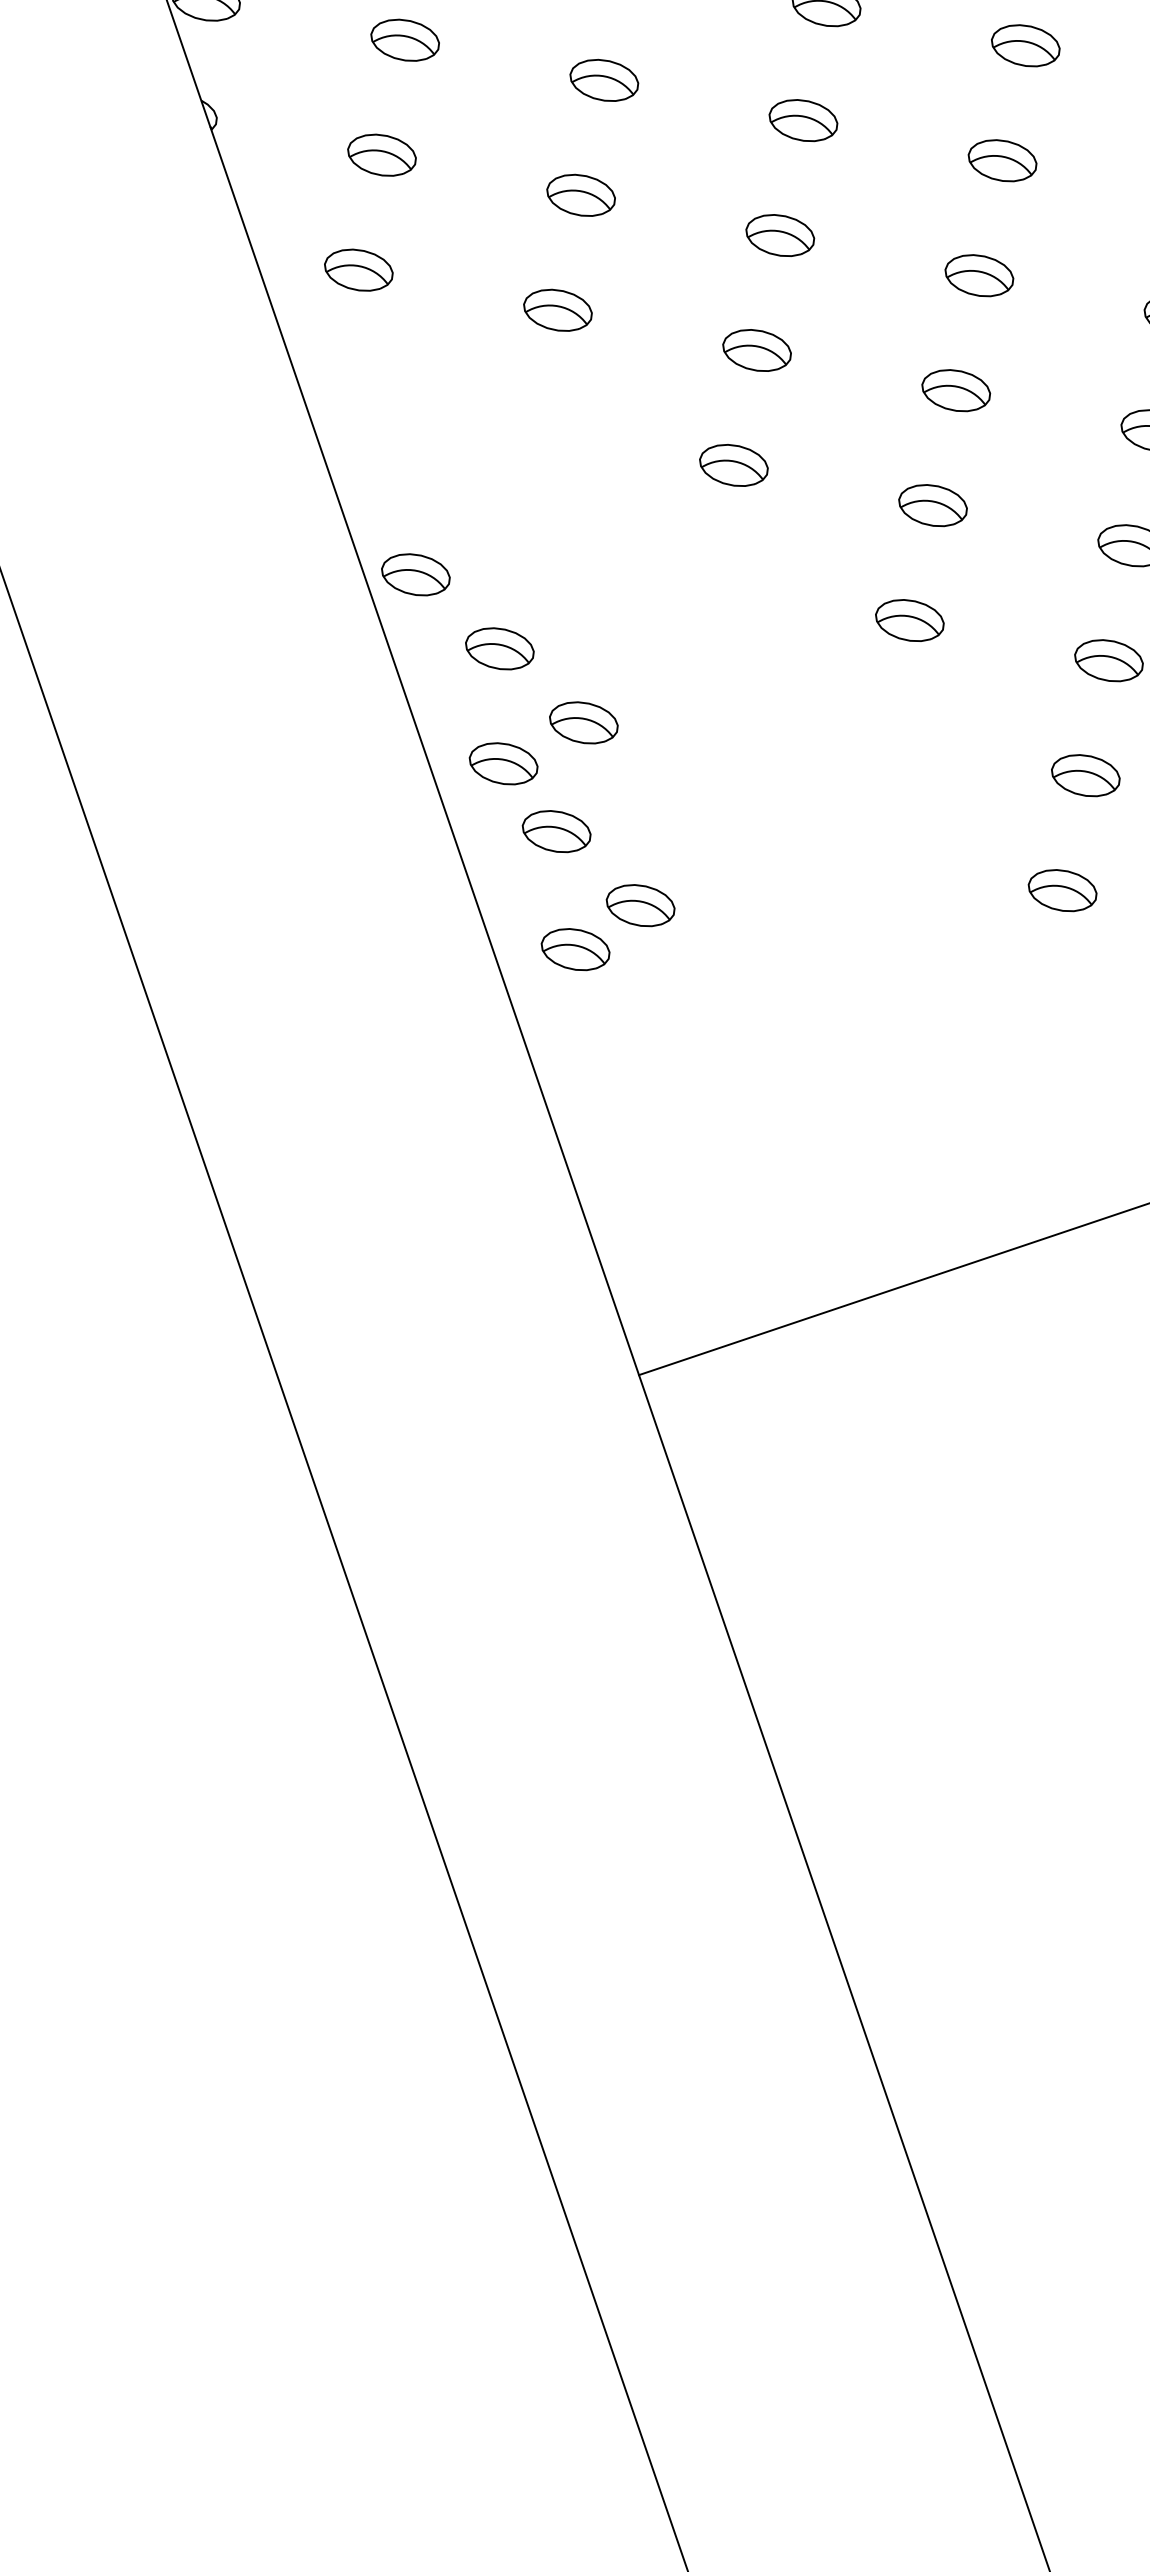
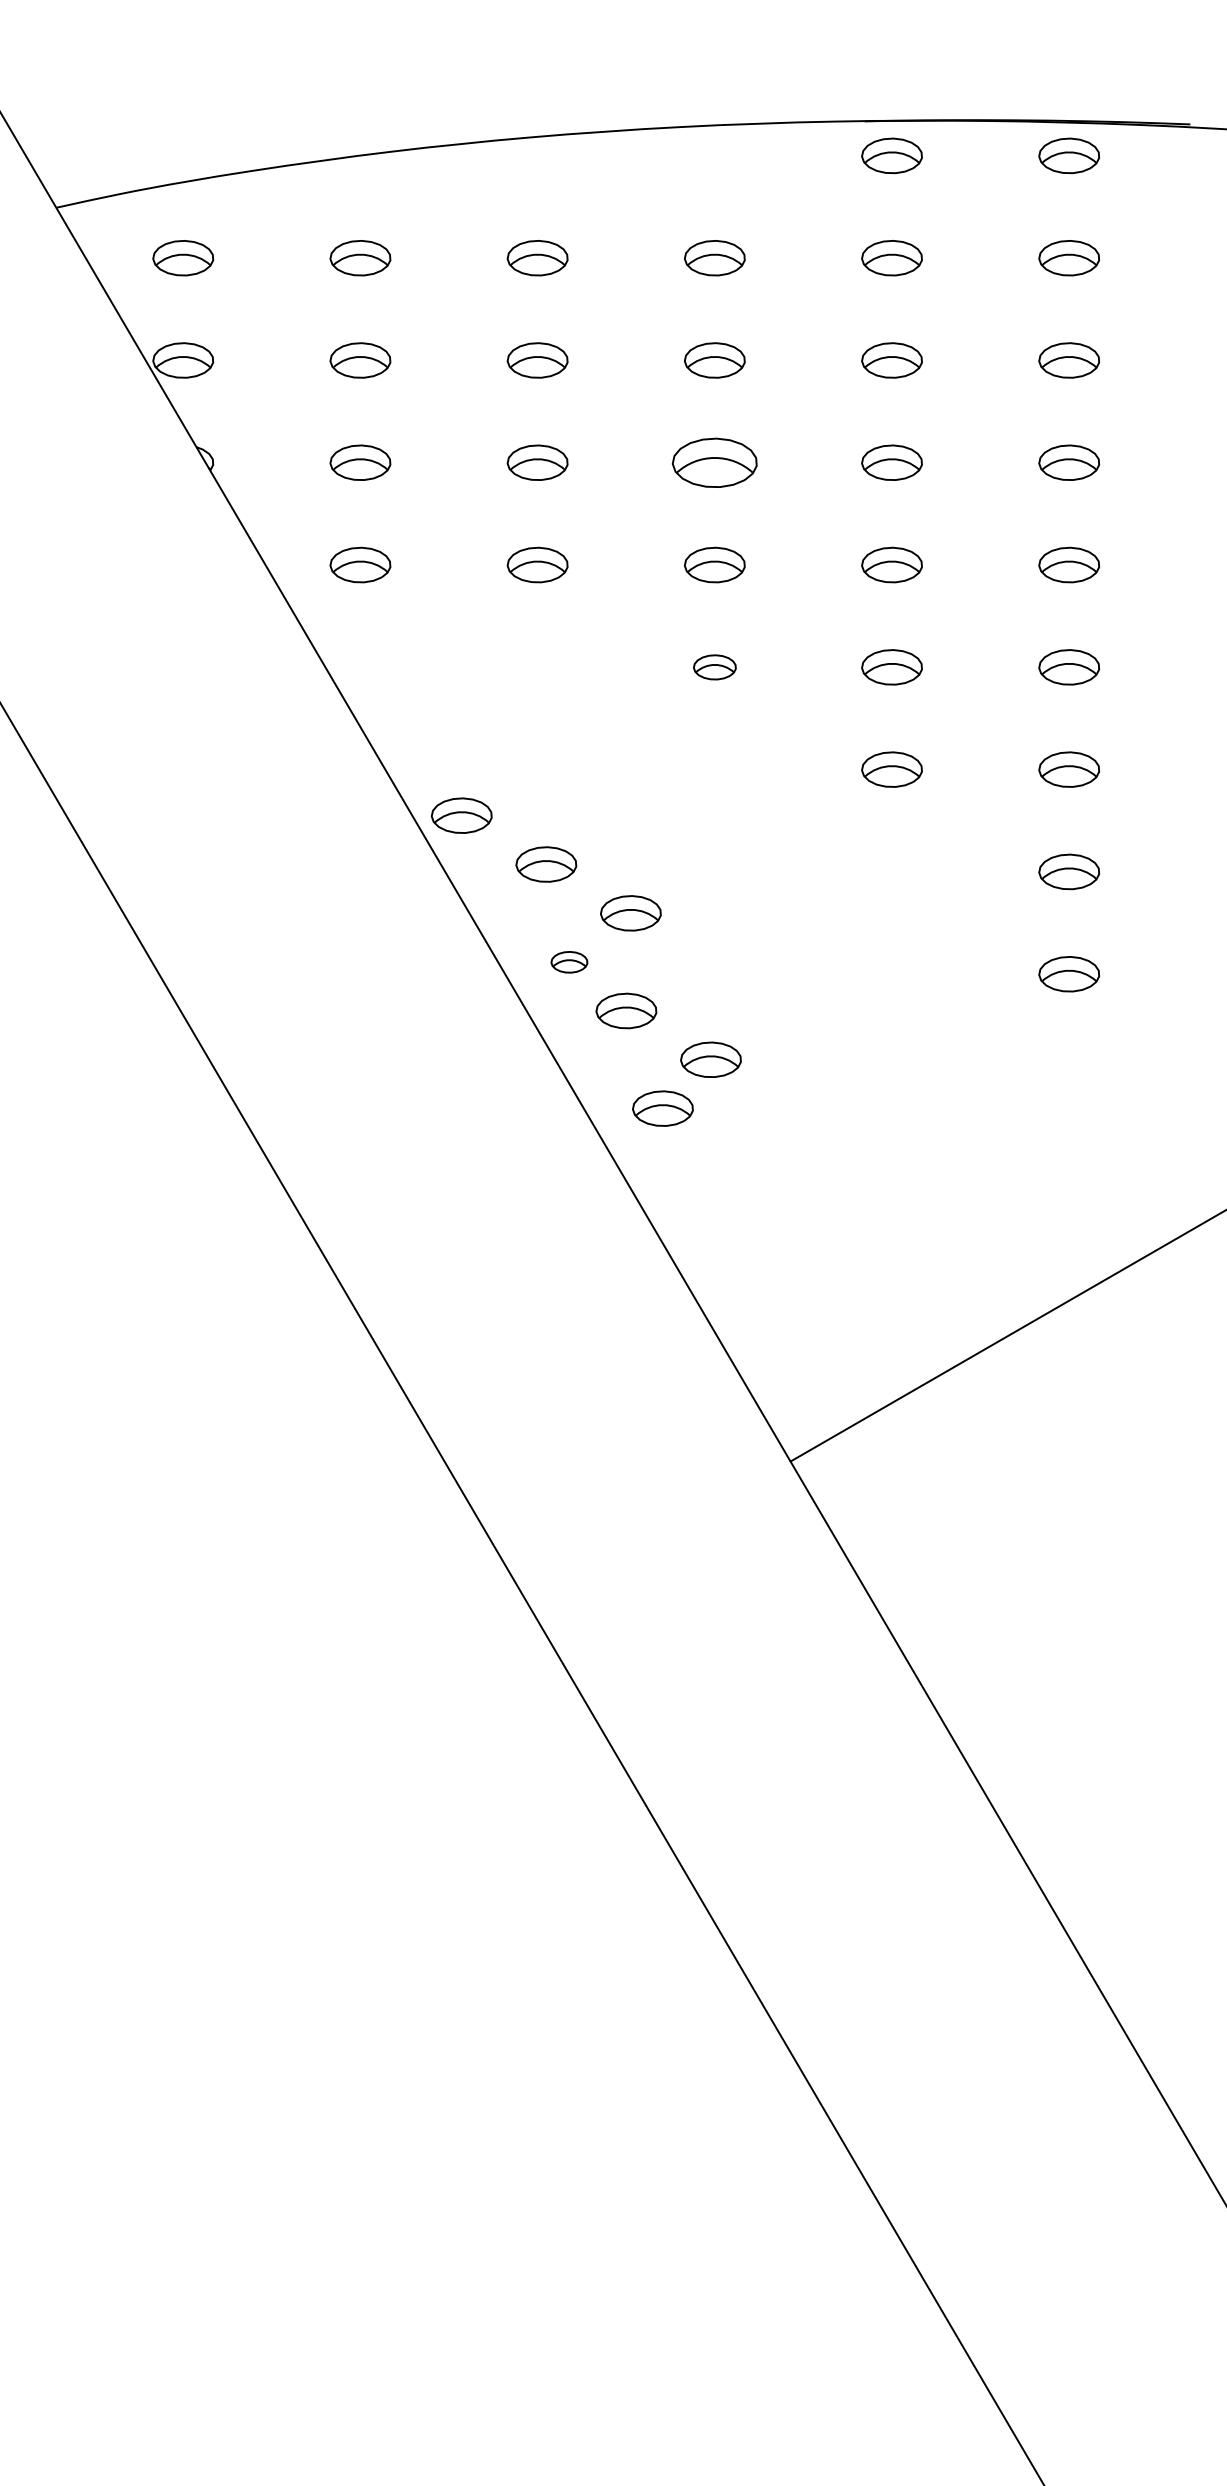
part: (779, 235) -> (714, 462), size x1.4
part: (733, 465) -> (714, 667), size x0.7
part: (503, 764) -> (569, 962), size x0.6

